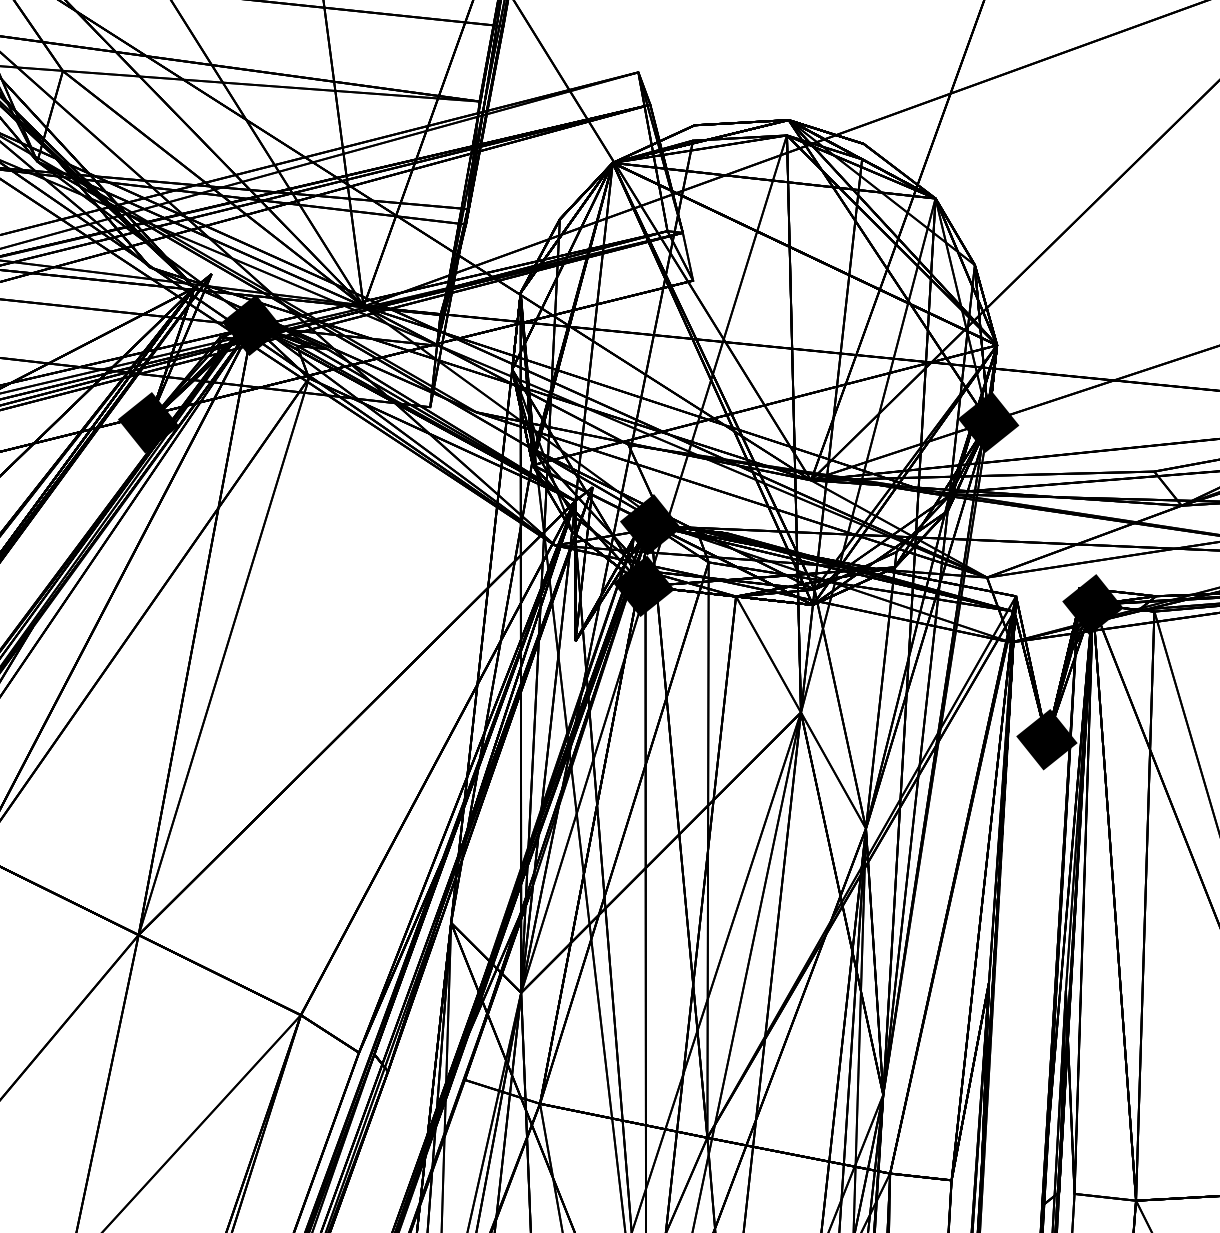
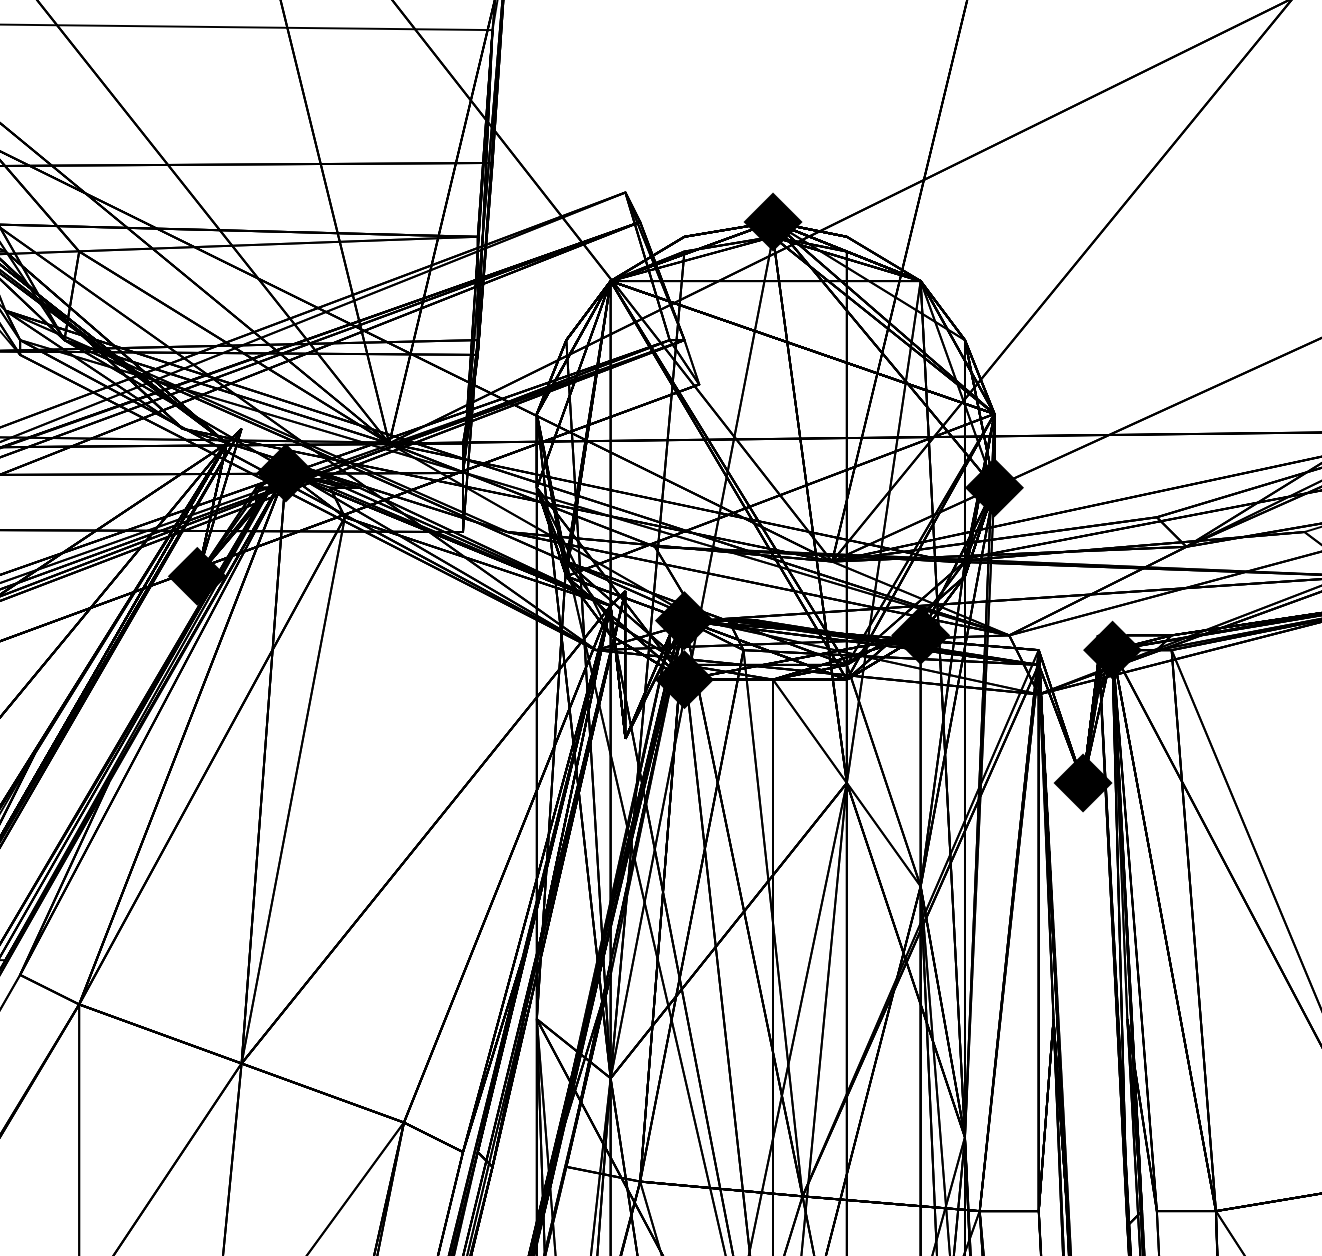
fill: (788, 119) -> (772, 221), added
fill: (894, 566) -> (920, 634), added

